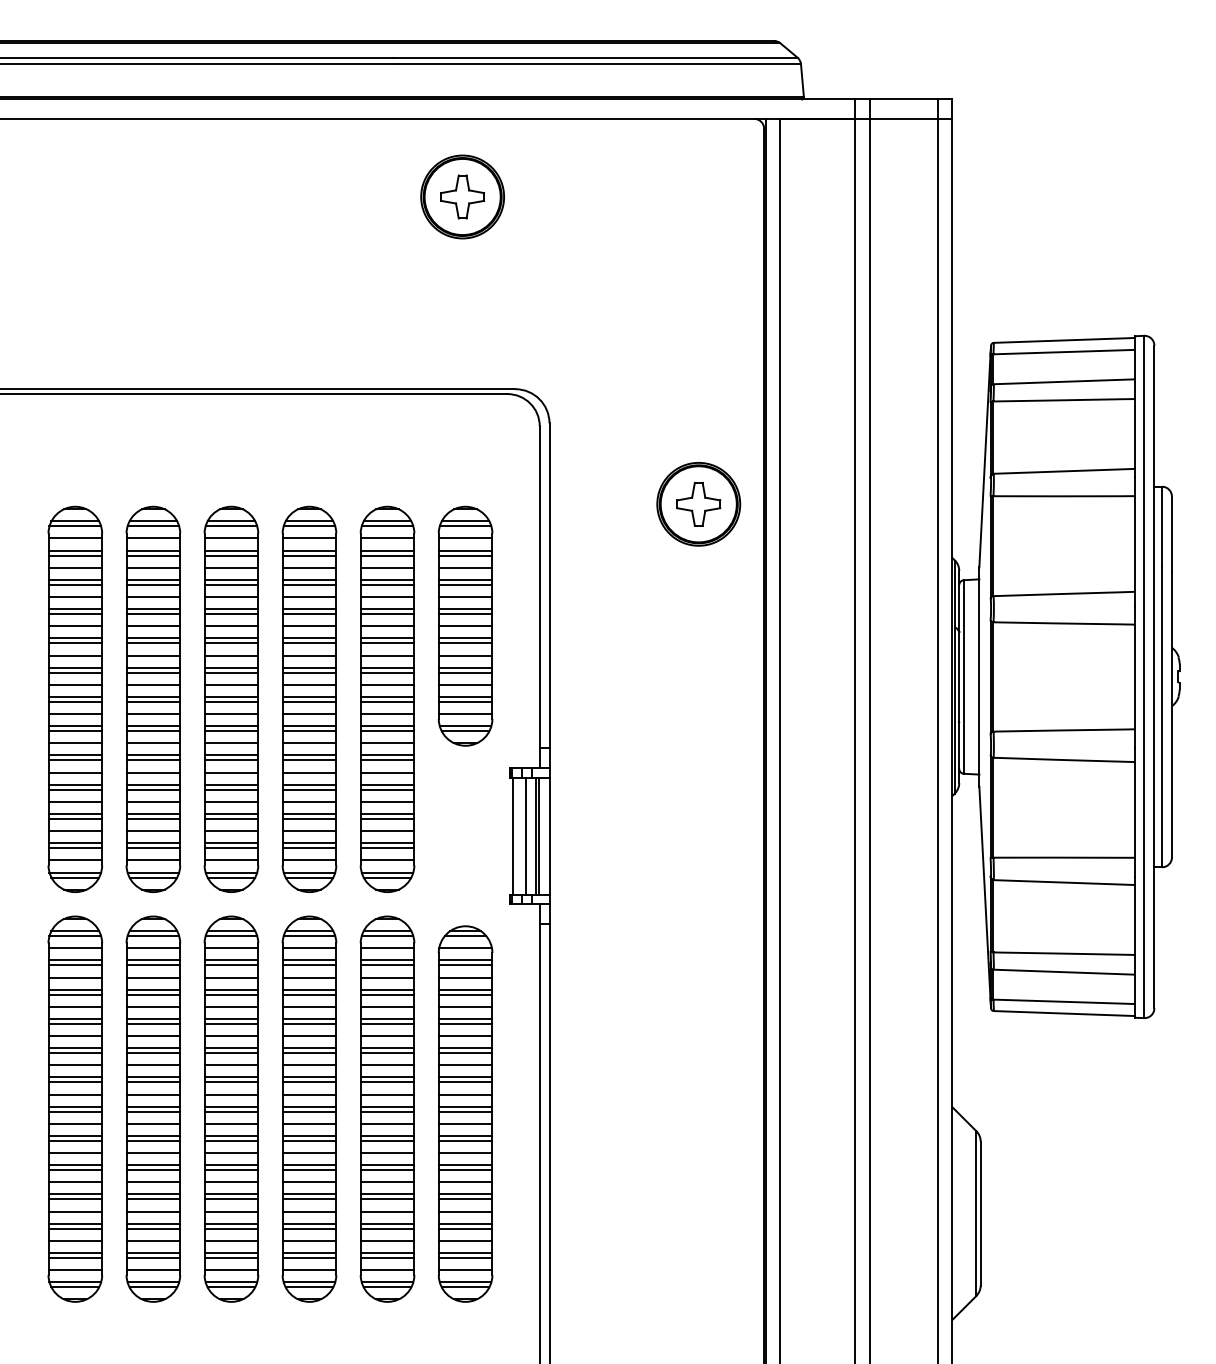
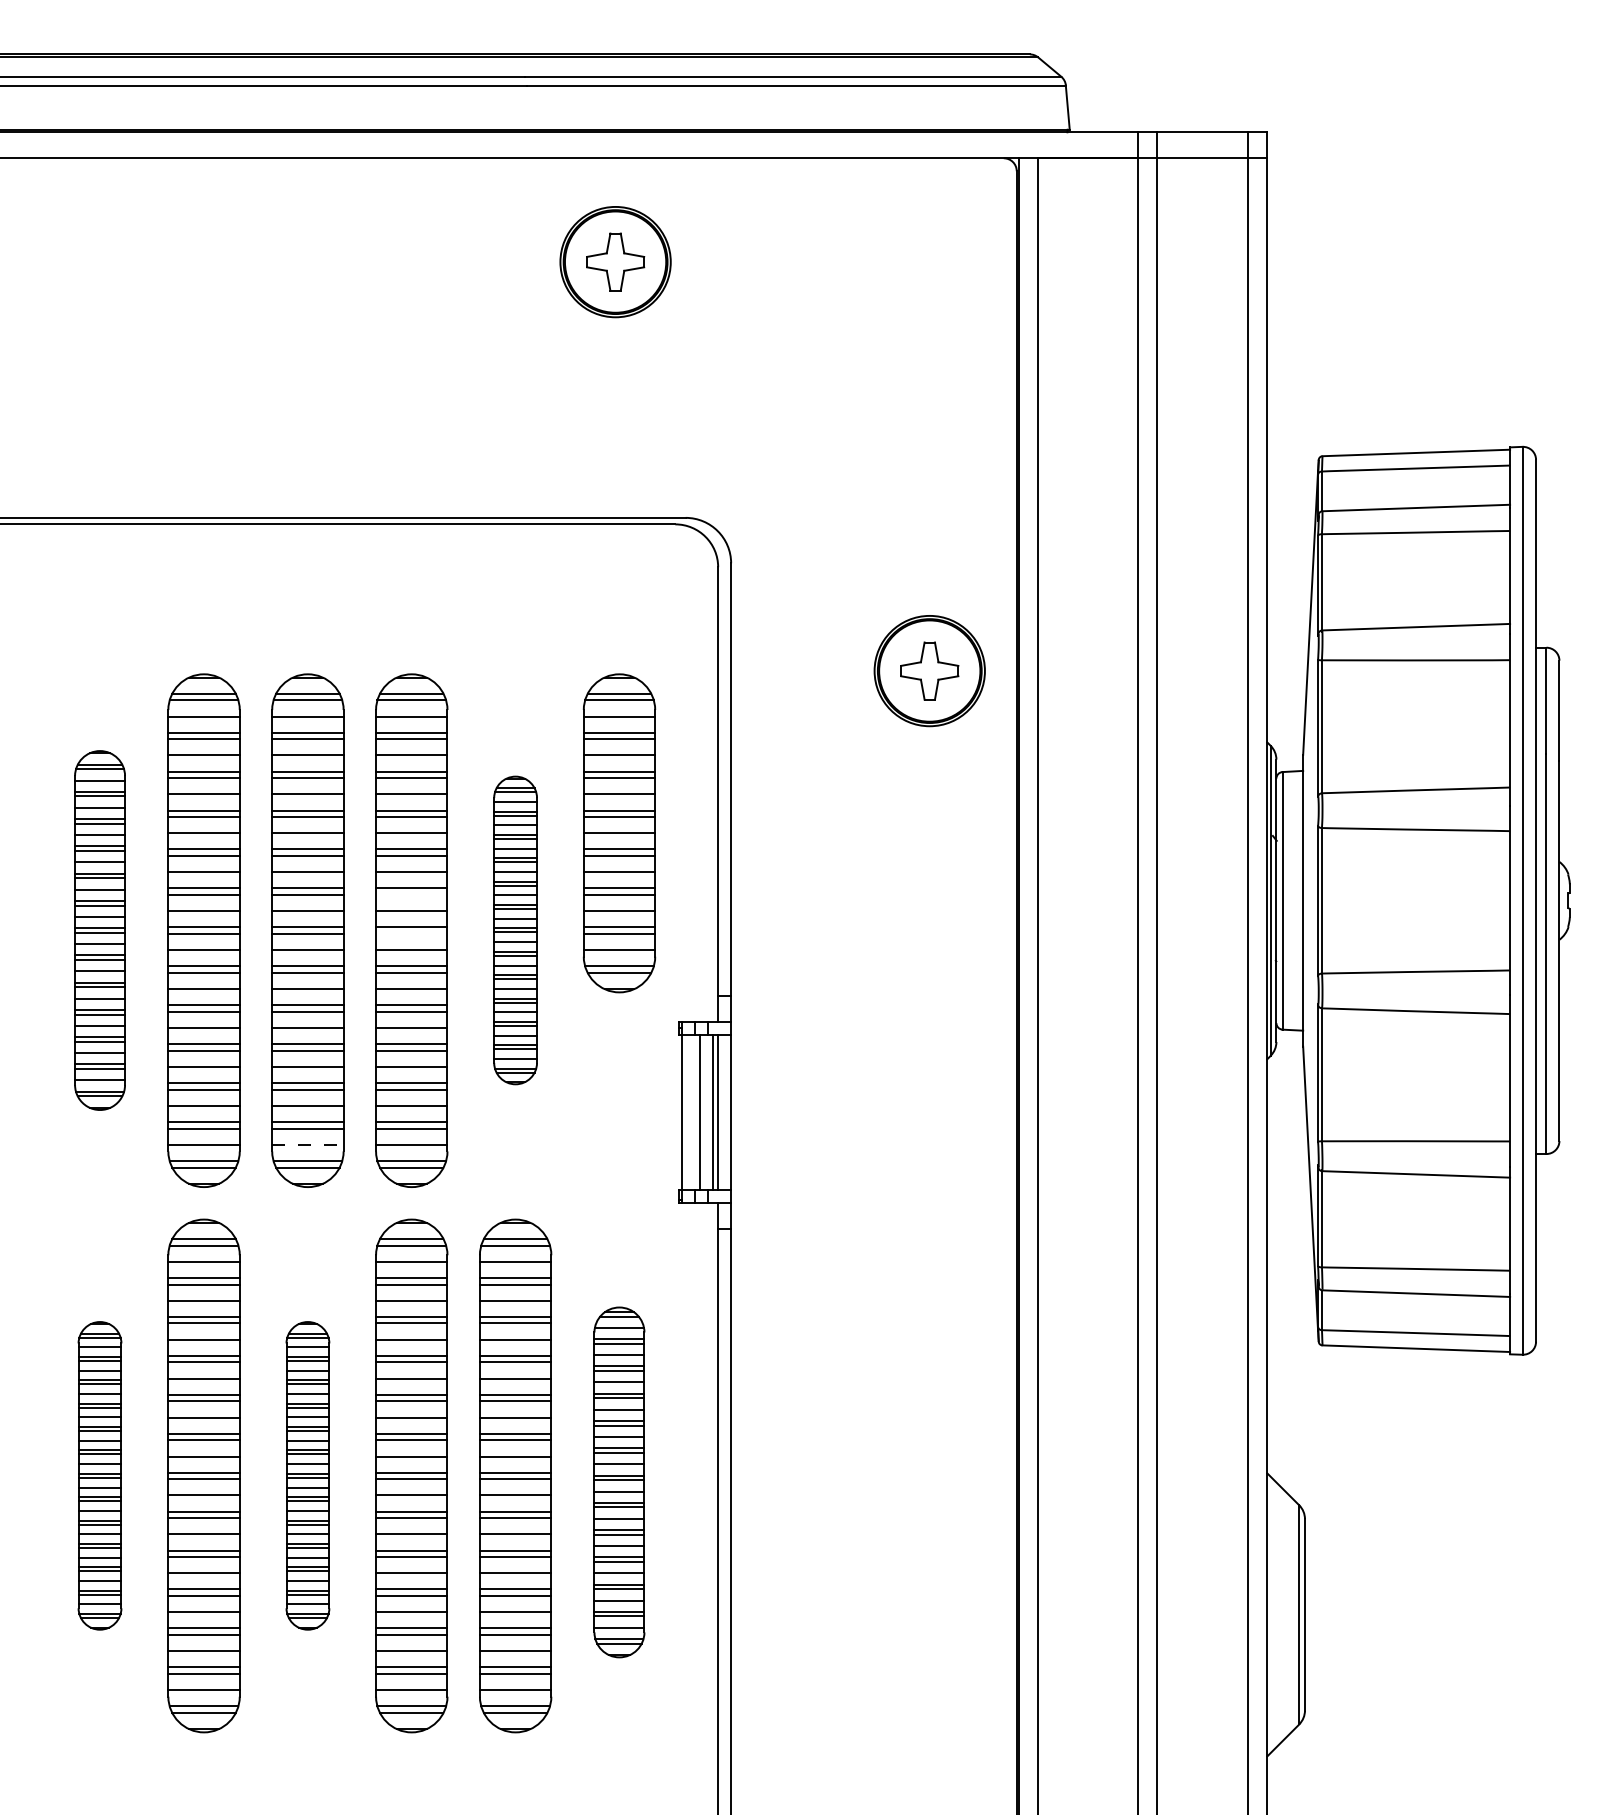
line: (309, 672) -> (411, 894), removed
part: (74, 698) -> (99, 929), size x0.7
part: (387, 698) -> (515, 929), size x0.6
line: (309, 701) -> (411, 933), removed
line: (231, 860) -> (307, 1145), solid -> dashed
part: (74, 1108) -> (99, 1475), size x0.6
part: (231, 1108) -> (307, 1475), size x0.6
part: (465, 1113) -> (619, 1481), size x0.7

